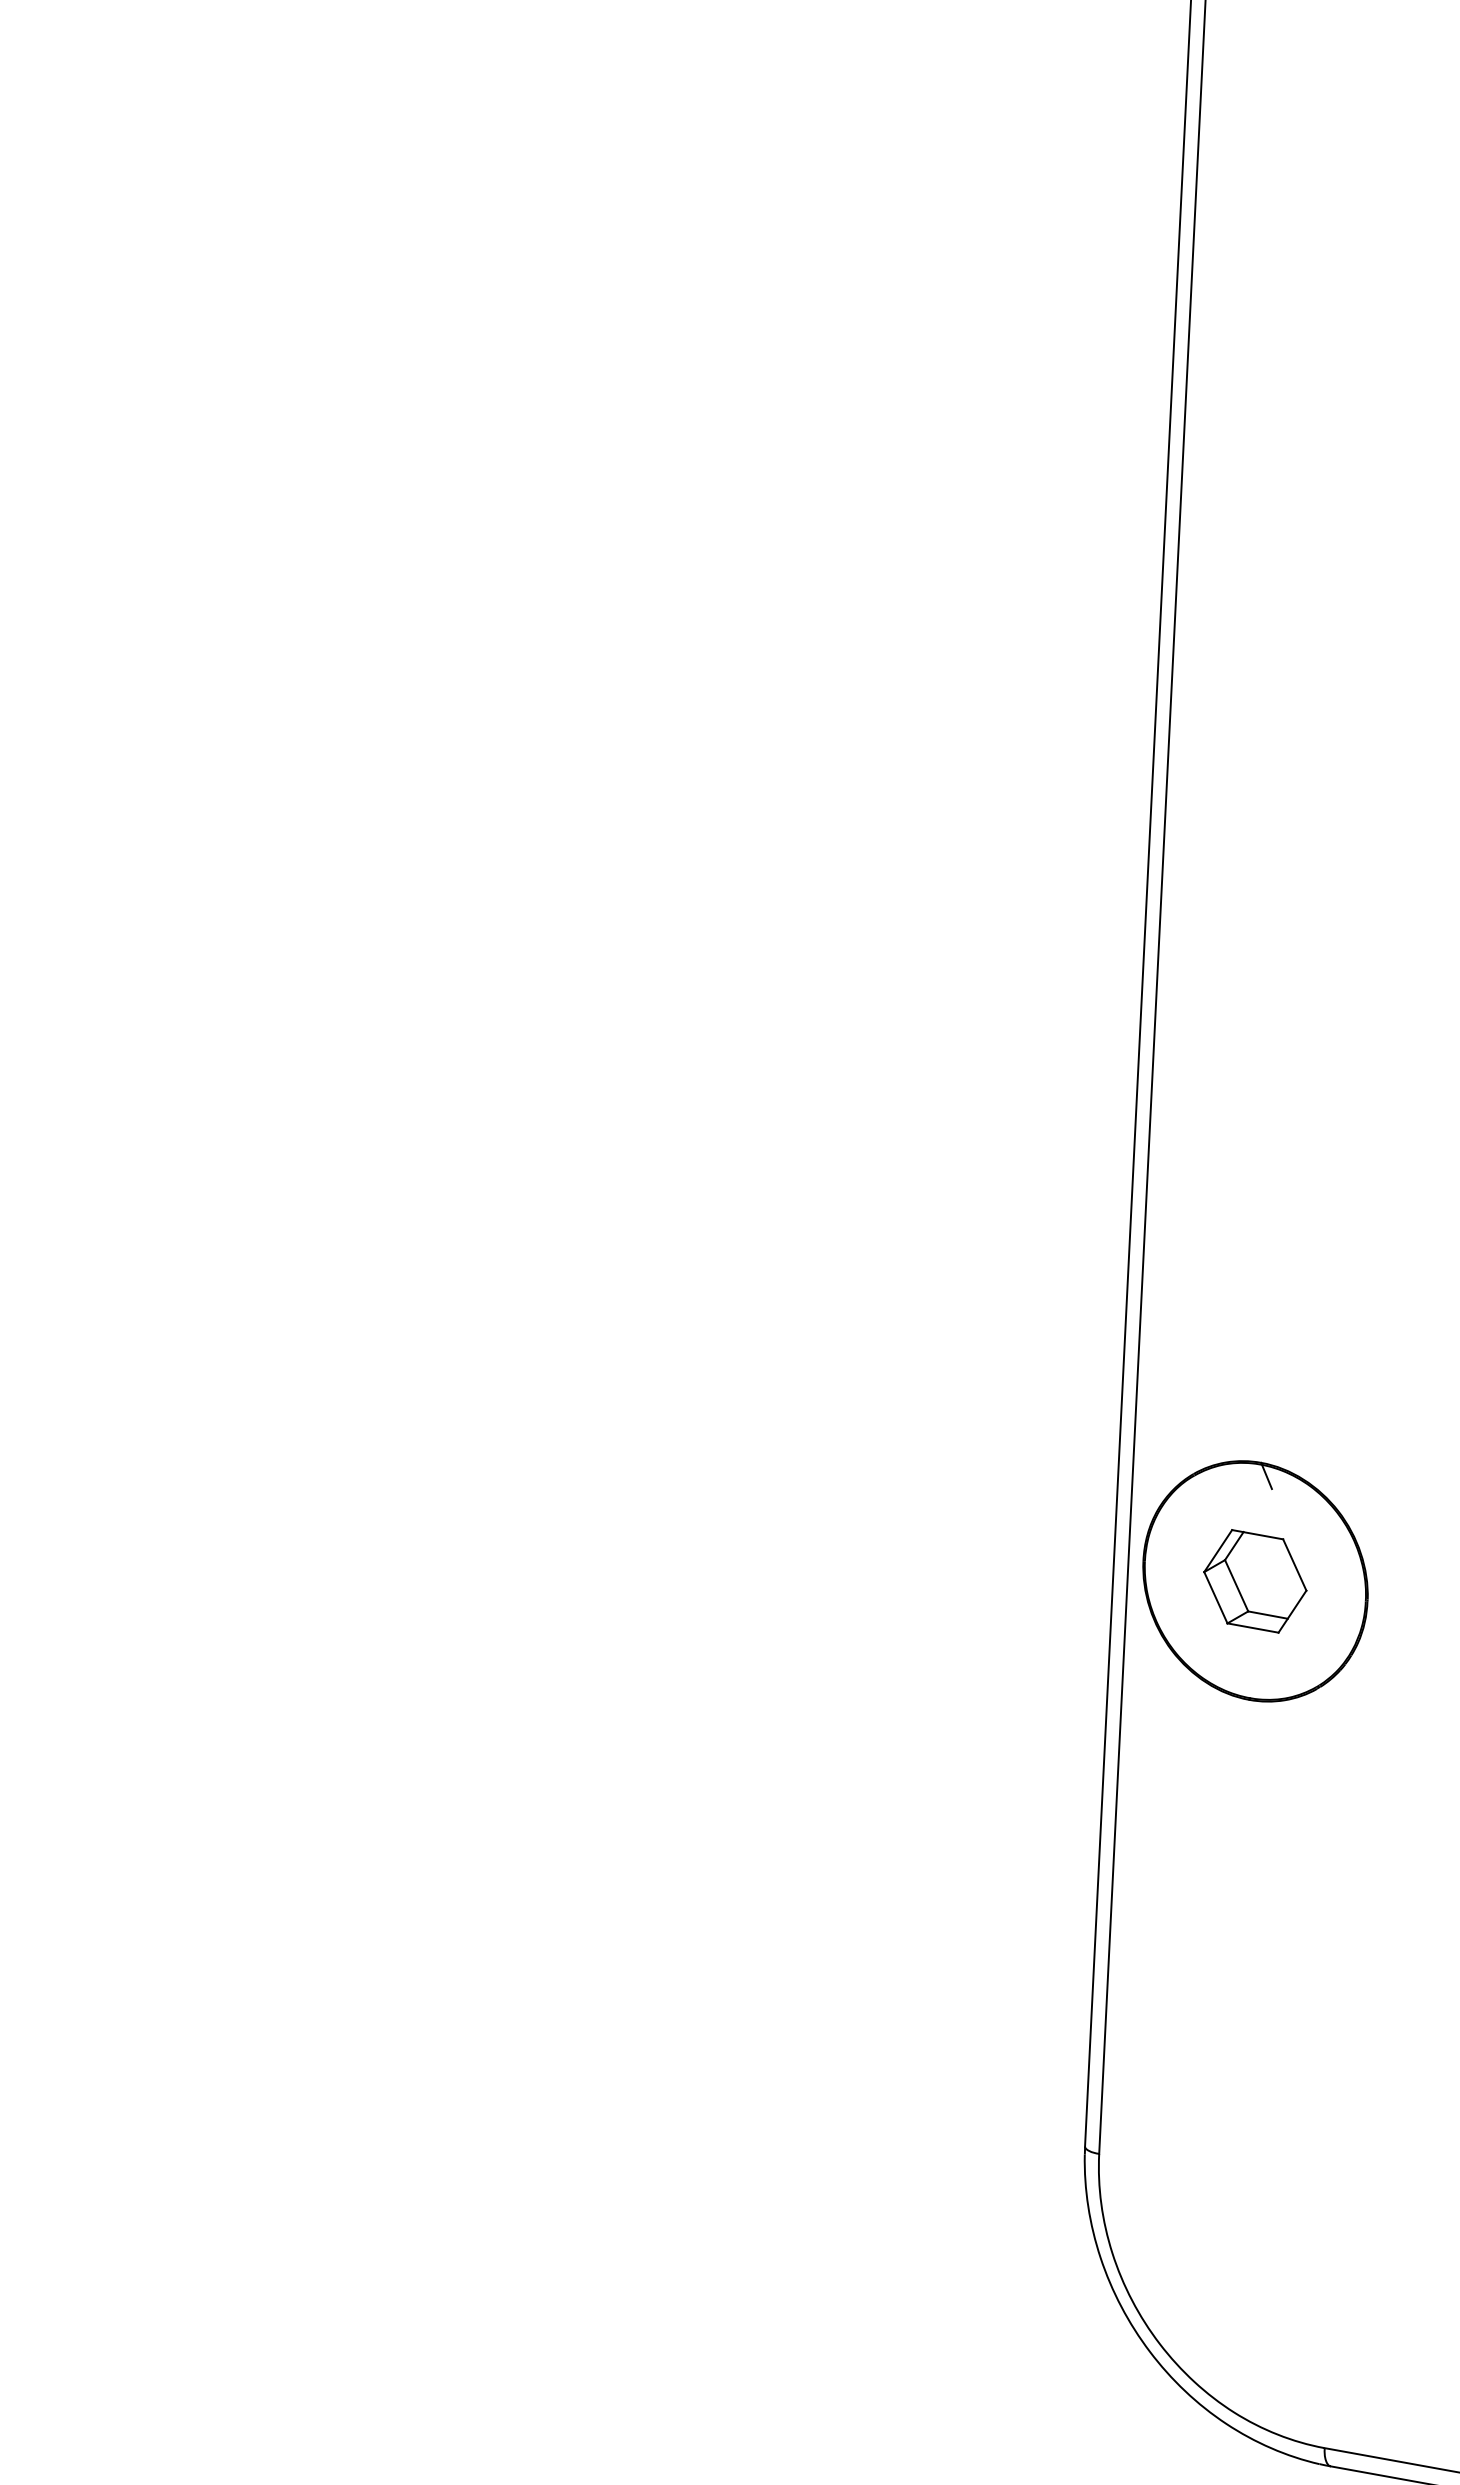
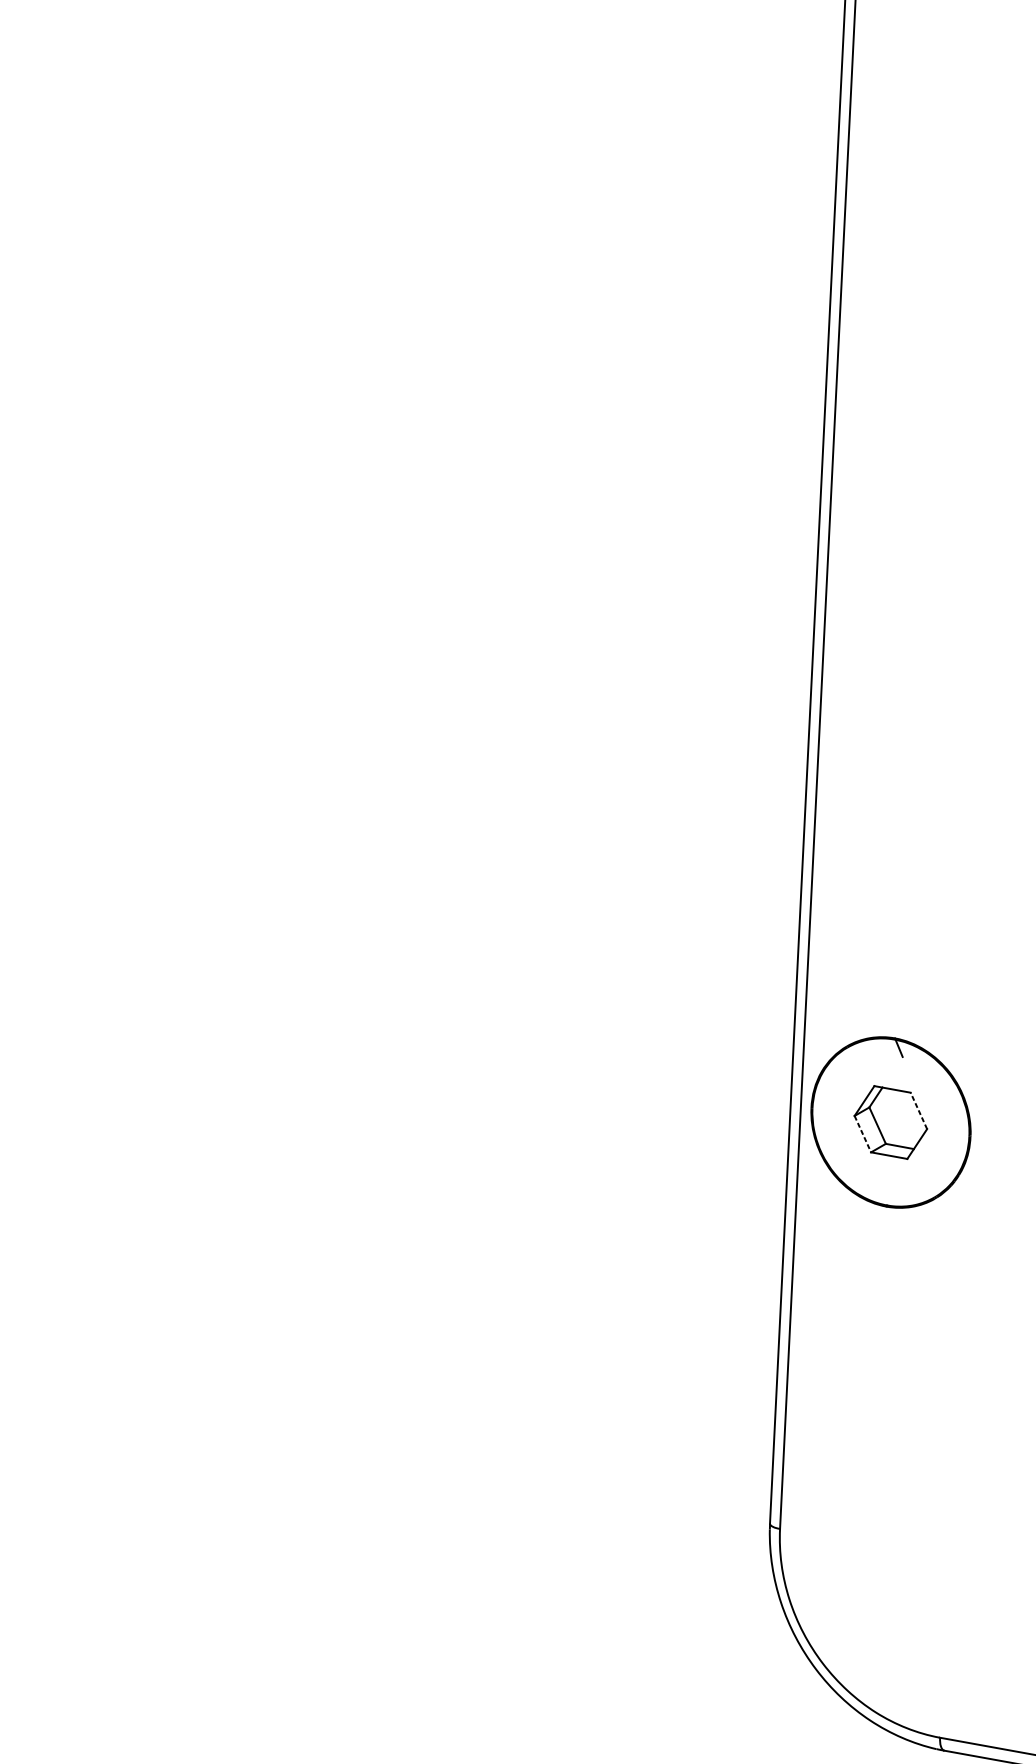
line: (1294, 1564) -> (918, 1110), solid -> dashed
line: (1216, 1598) -> (863, 1134), solid -> dashed

